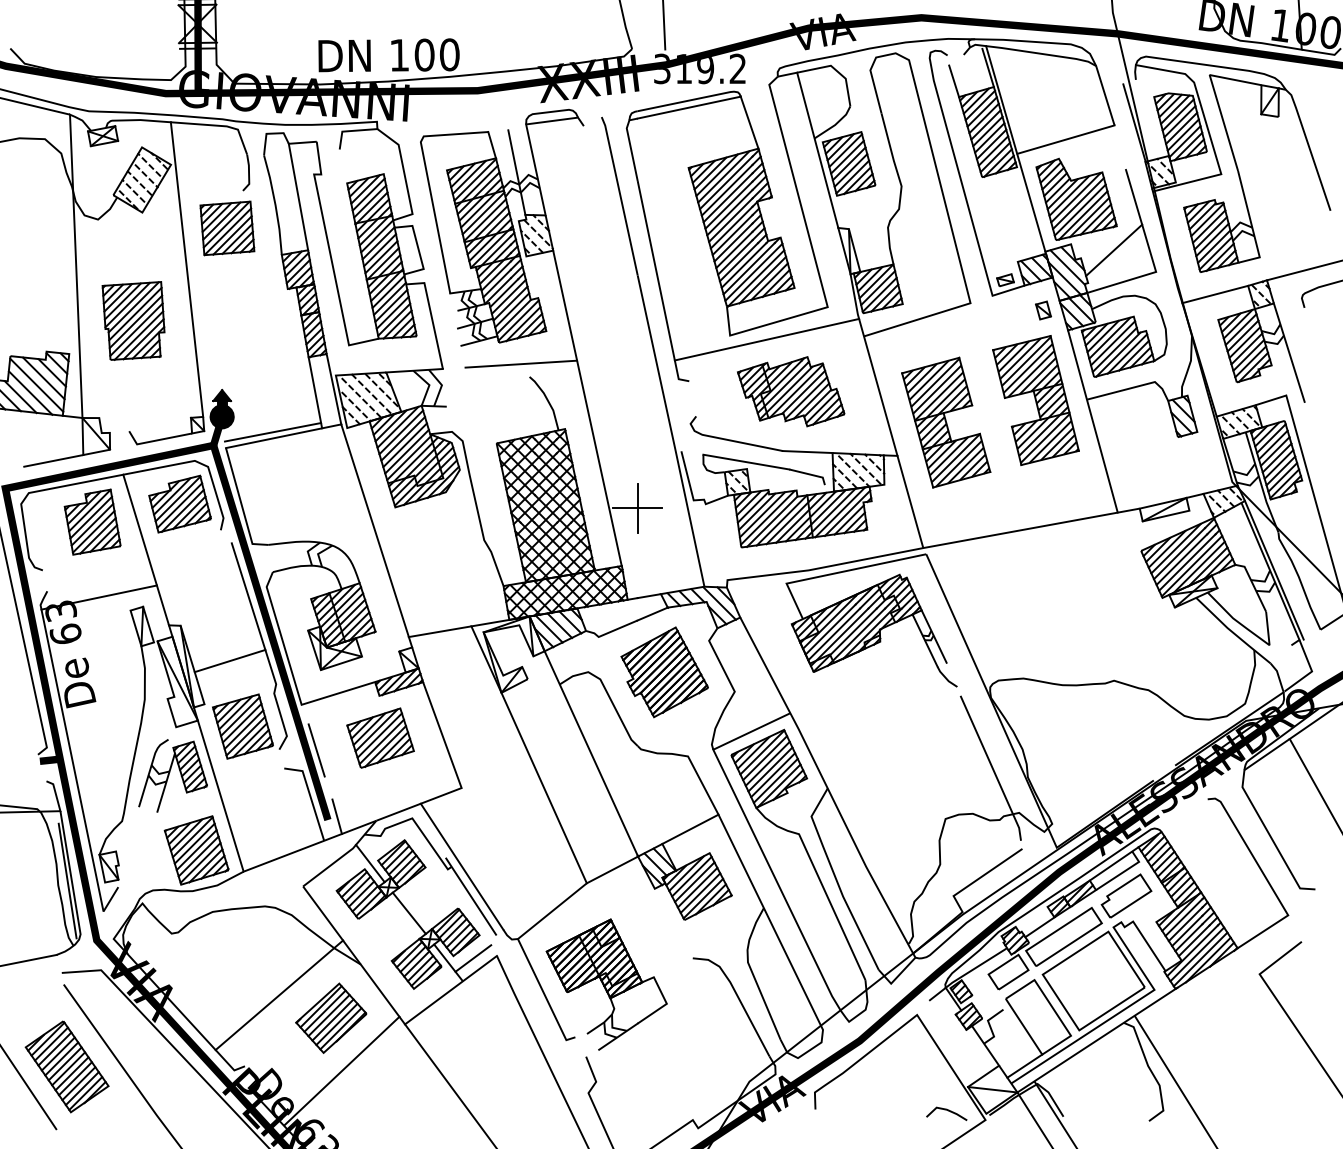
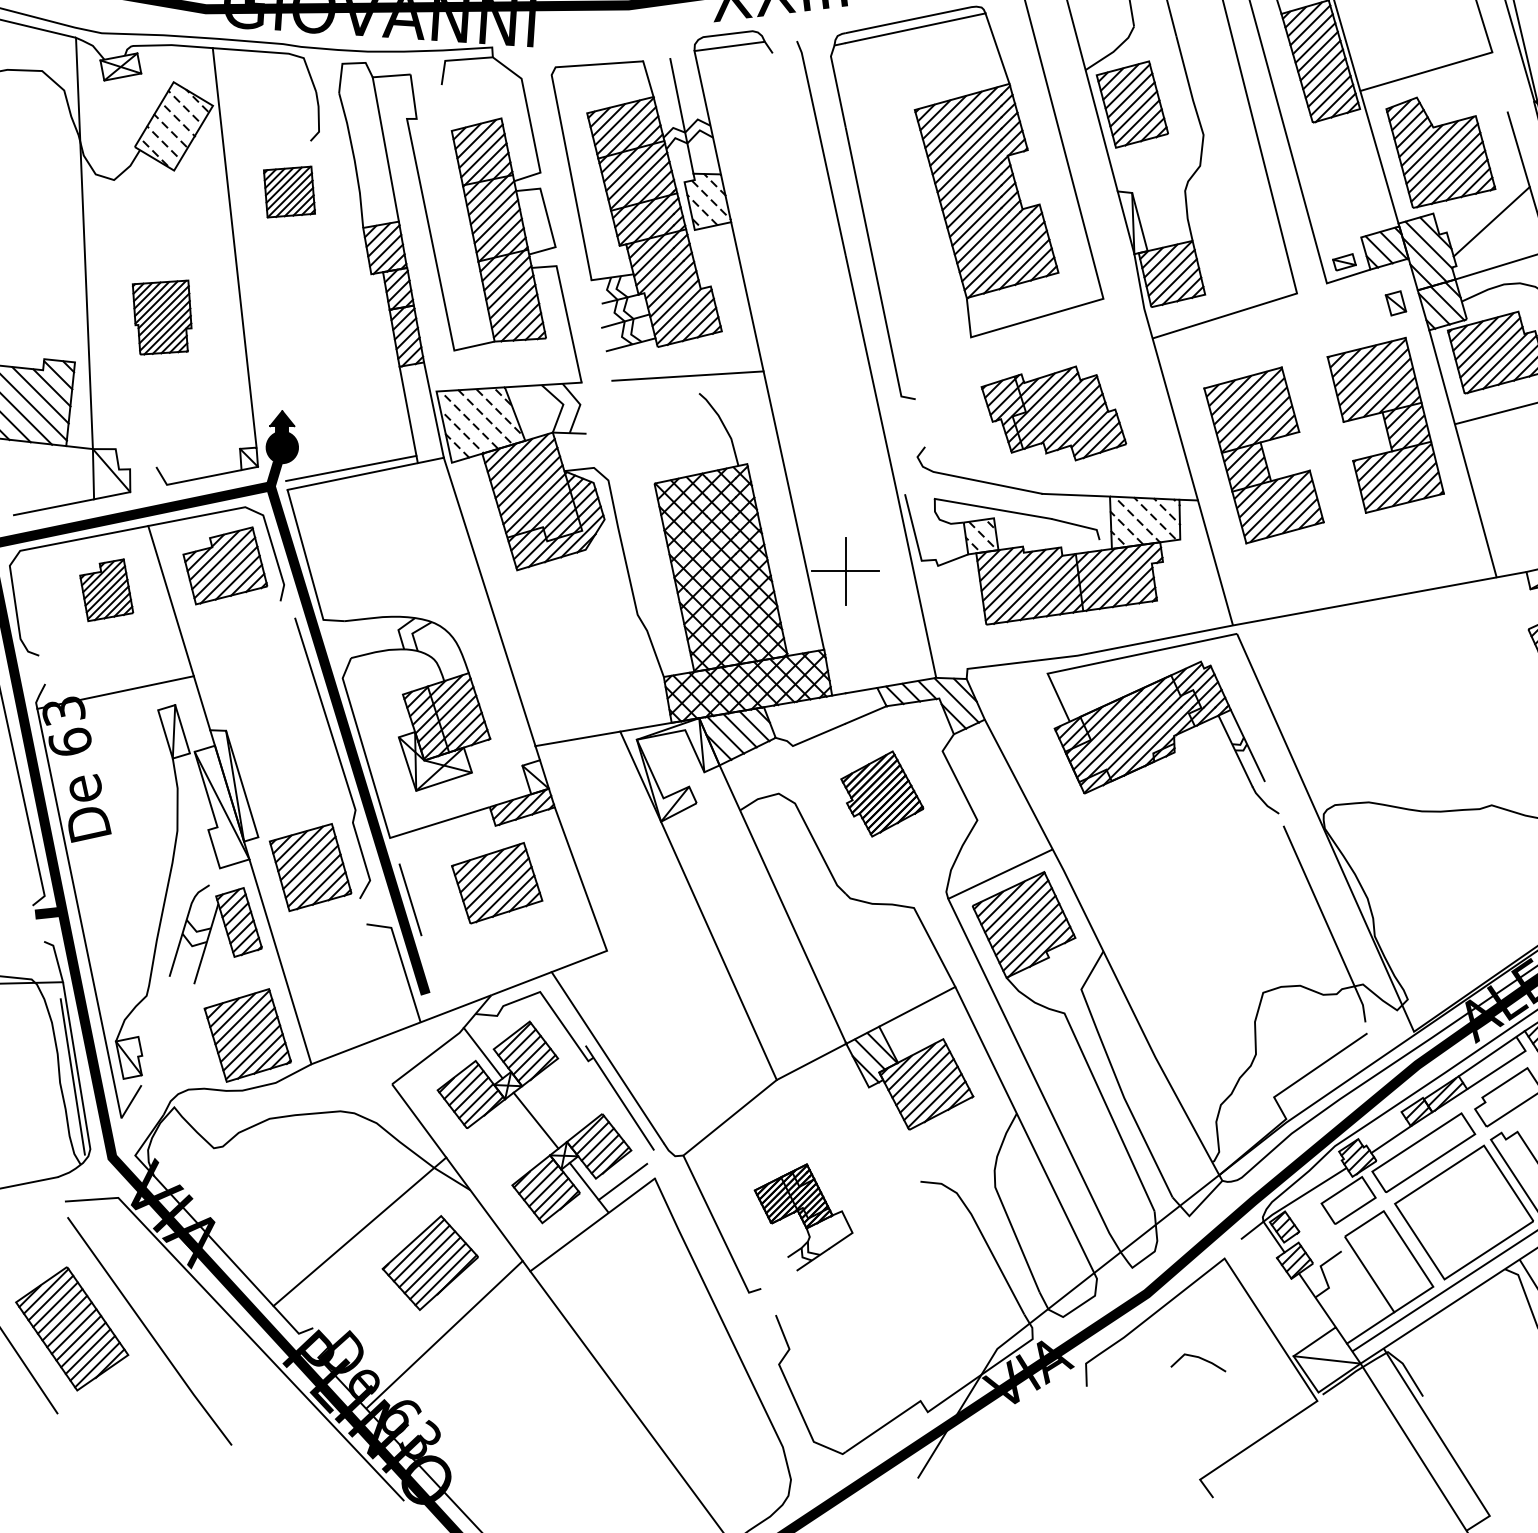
part: (227, 228) -> (289, 192), size x0.7
part: (133, 320) -> (162, 316), size x0.7
line: (766, 339) -> (1020, 342), removed
part: (92, 521) -> (106, 589), size x0.7
line: (229, 660) -> (292, 777), removed
part: (664, 672) -> (882, 794), size x0.7
line: (336, 816) -> (437, 989), removed
part: (606, 984) -> (803, 1217), size x0.6
line: (948, 1111) -> (1200, 1359), moved

